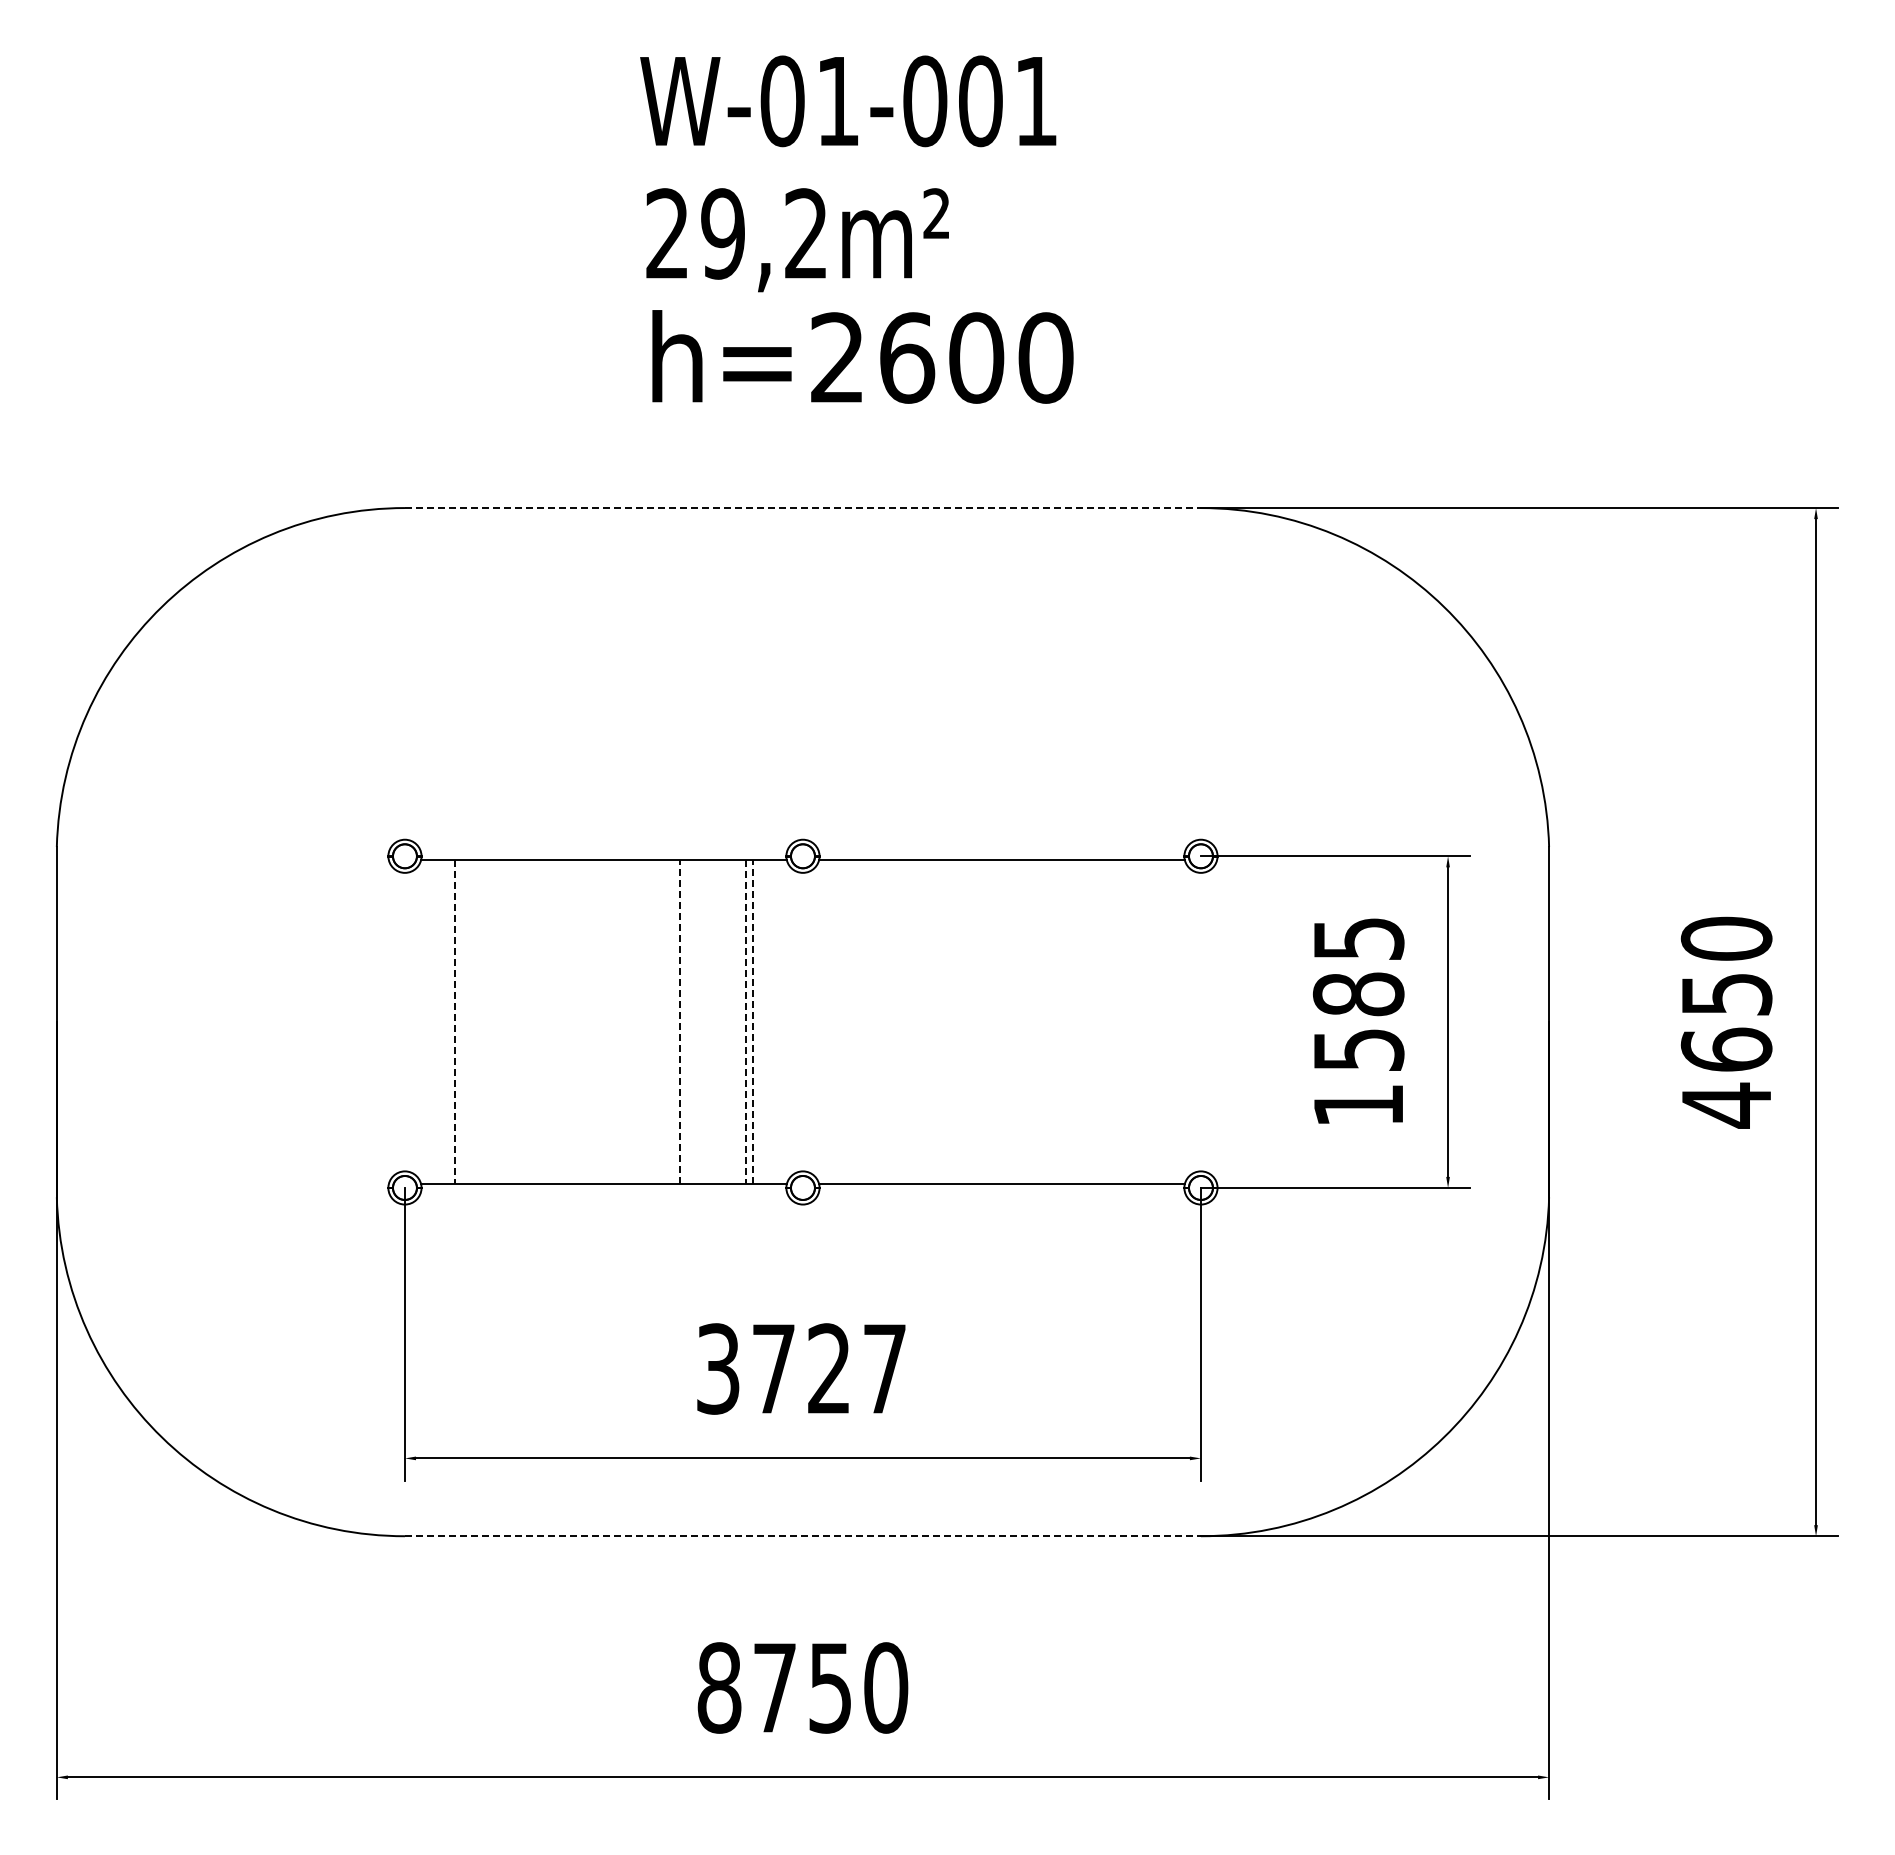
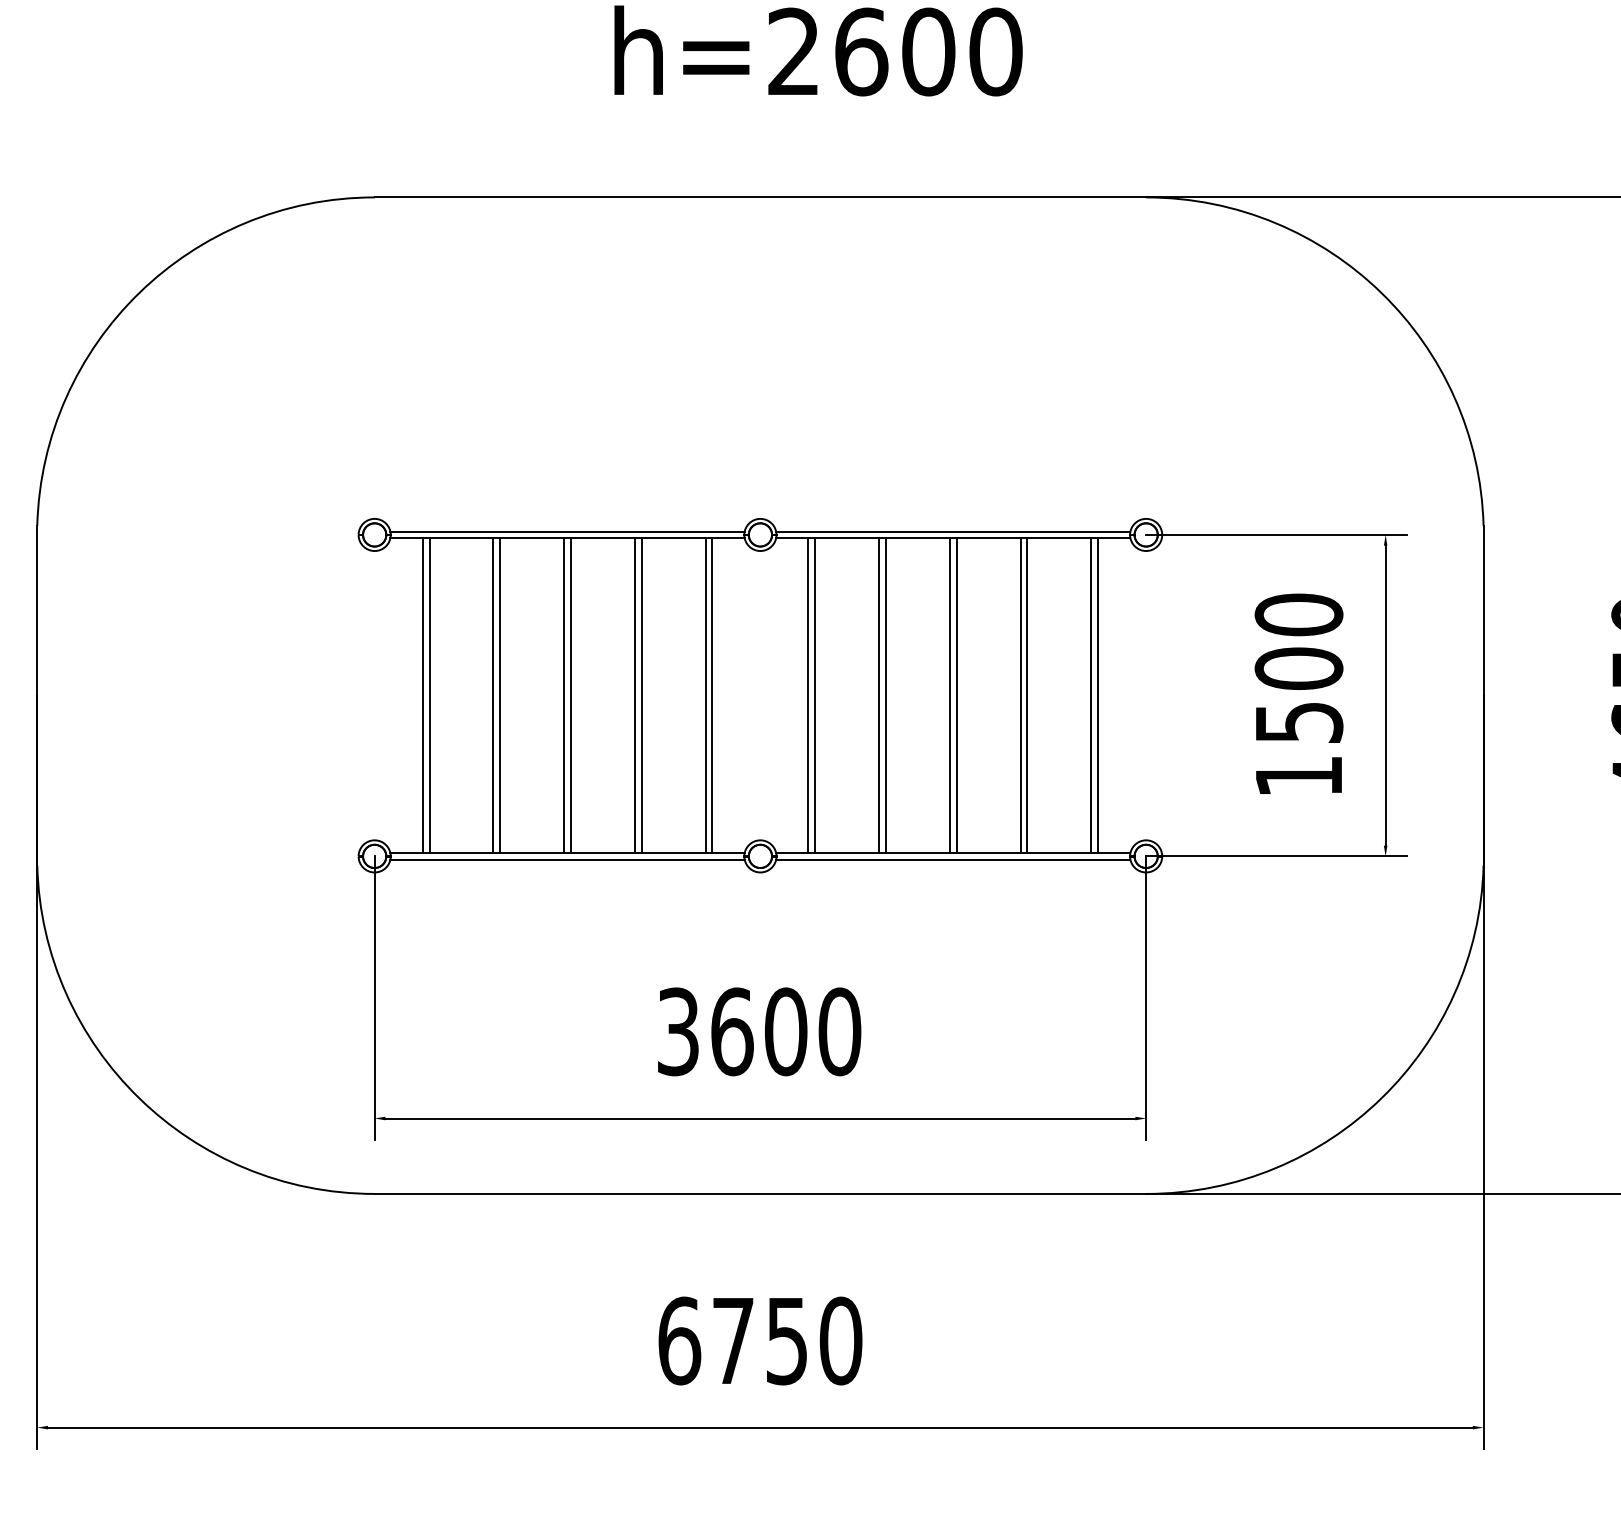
line: (803, 508) -> (760, 197), dashed -> solid
line: (603, 852) -> (567, 531), added
line: (1001, 852) -> (952, 531), added
text: (1358, 966) -> (1298, 641), 1585 -> 1500
line: (461, 1021) -> (429, 695), added
line: (527, 1021) -> (493, 695), added
line: (534, 1021) -> (500, 695), added
line: (600, 1021) -> (564, 695), added
line: (607, 1021) -> (570, 695), added
line: (673, 1021) -> (634, 695), added
line: (680, 1021) -> (641, 695), dashed -> solid
line: (753, 1021) -> (712, 695), dashed -> solid
line: (852, 1021) -> (808, 695), added
line: (859, 1021) -> (815, 695), added
line: (925, 1021) -> (879, 695), added
line: (932, 1021) -> (885, 695), added
line: (998, 1021) -> (949, 695), added
line: (1005, 1021) -> (956, 695), added
line: (1071, 1021) -> (1020, 695), added
line: (1078, 1021) -> (1027, 695), added
line: (1144, 1021) -> (1091, 695), added
line: (1151, 1021) -> (1098, 695), added
line: (454, 1022) -> (422, 696), dashed -> solid
line: (746, 1022) -> (705, 696), dashed -> solid
line: (603, 1191) -> (567, 859), added
line: (1001, 1191) -> (952, 859), added
text: (829, 1368) -> (786, 1031), 3727 -> 3600
line: (803, 1536) -> (760, 1194), dashed -> solid
text: (719, 1687) -> (679, 1340), 8750 -> 6750

